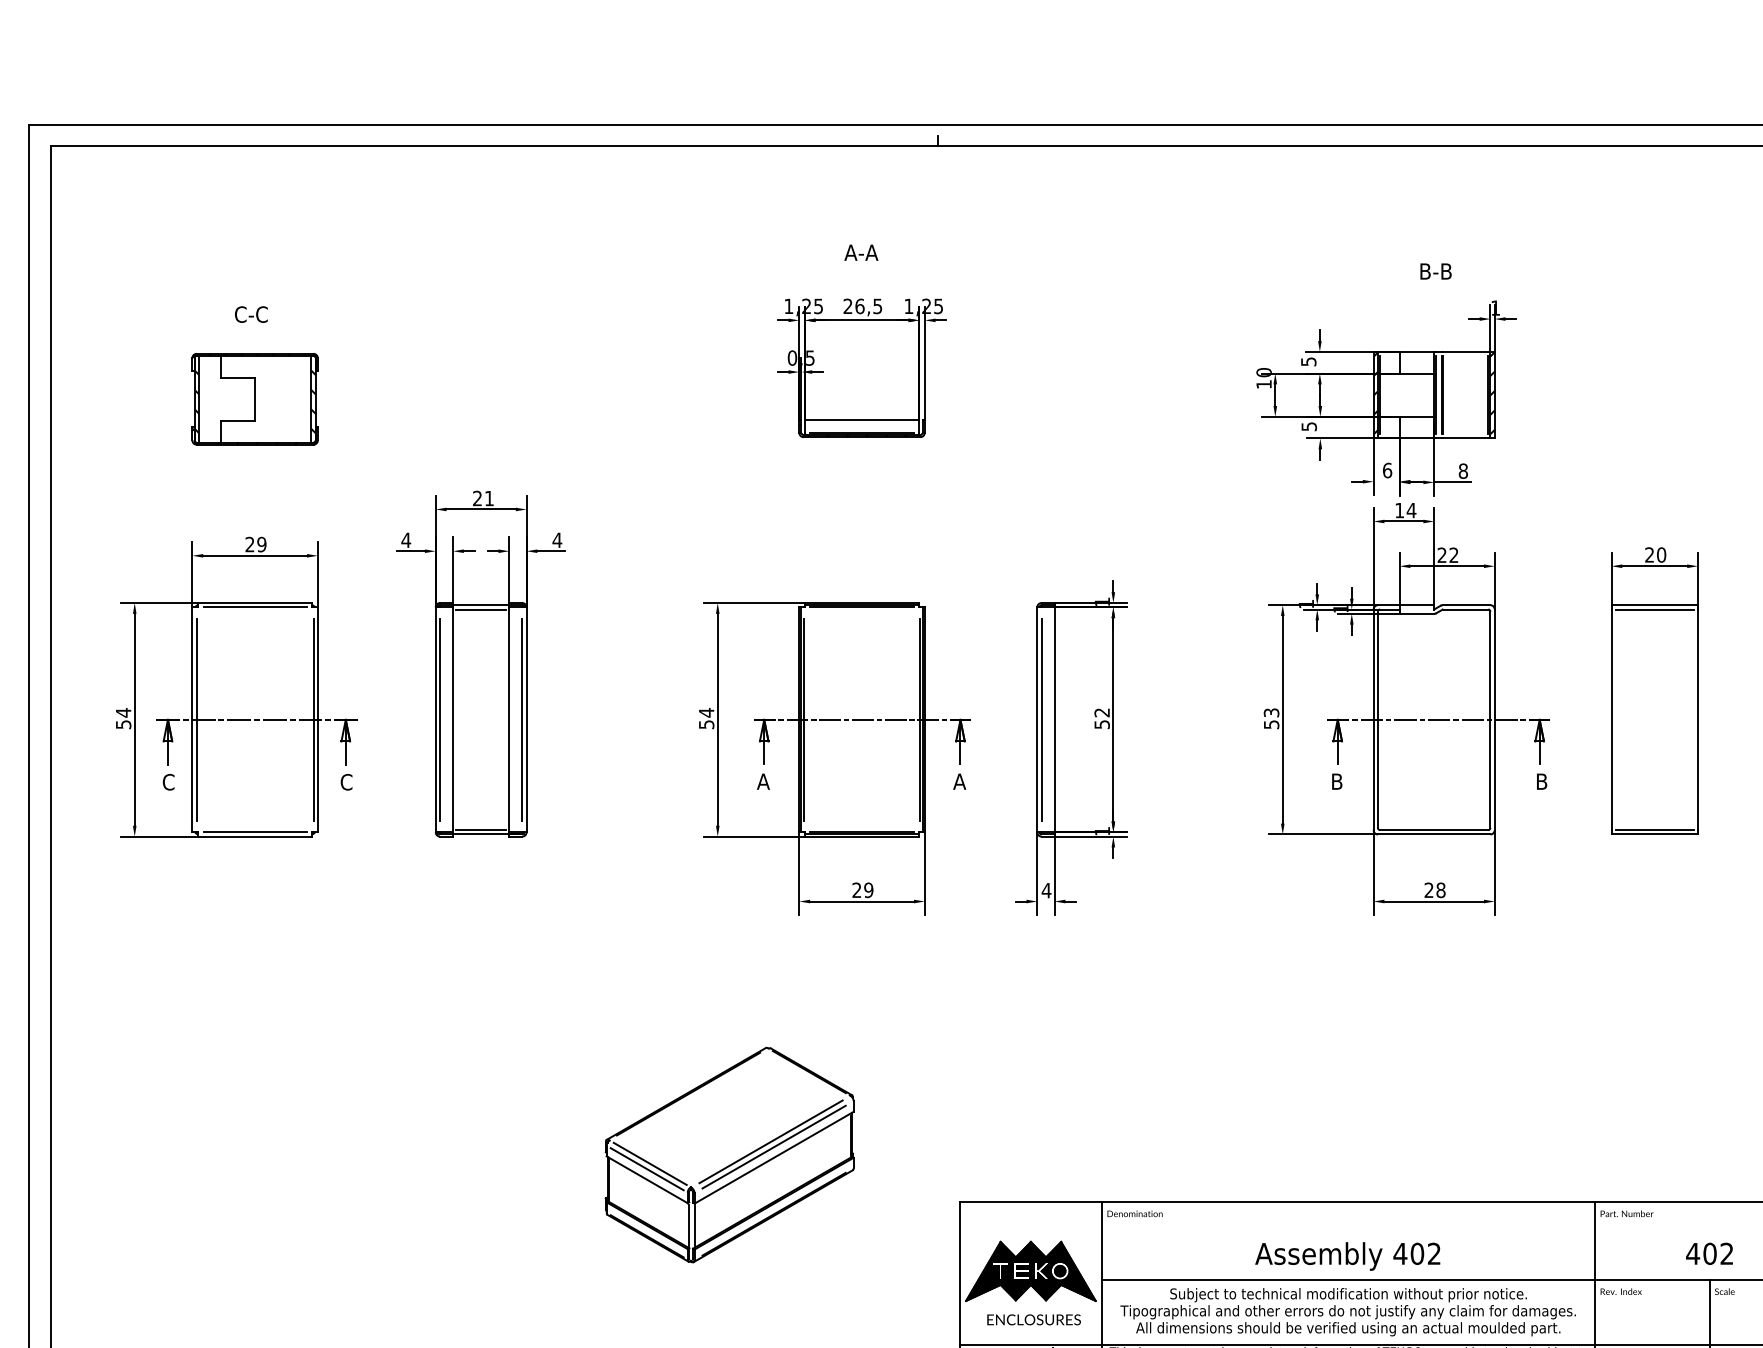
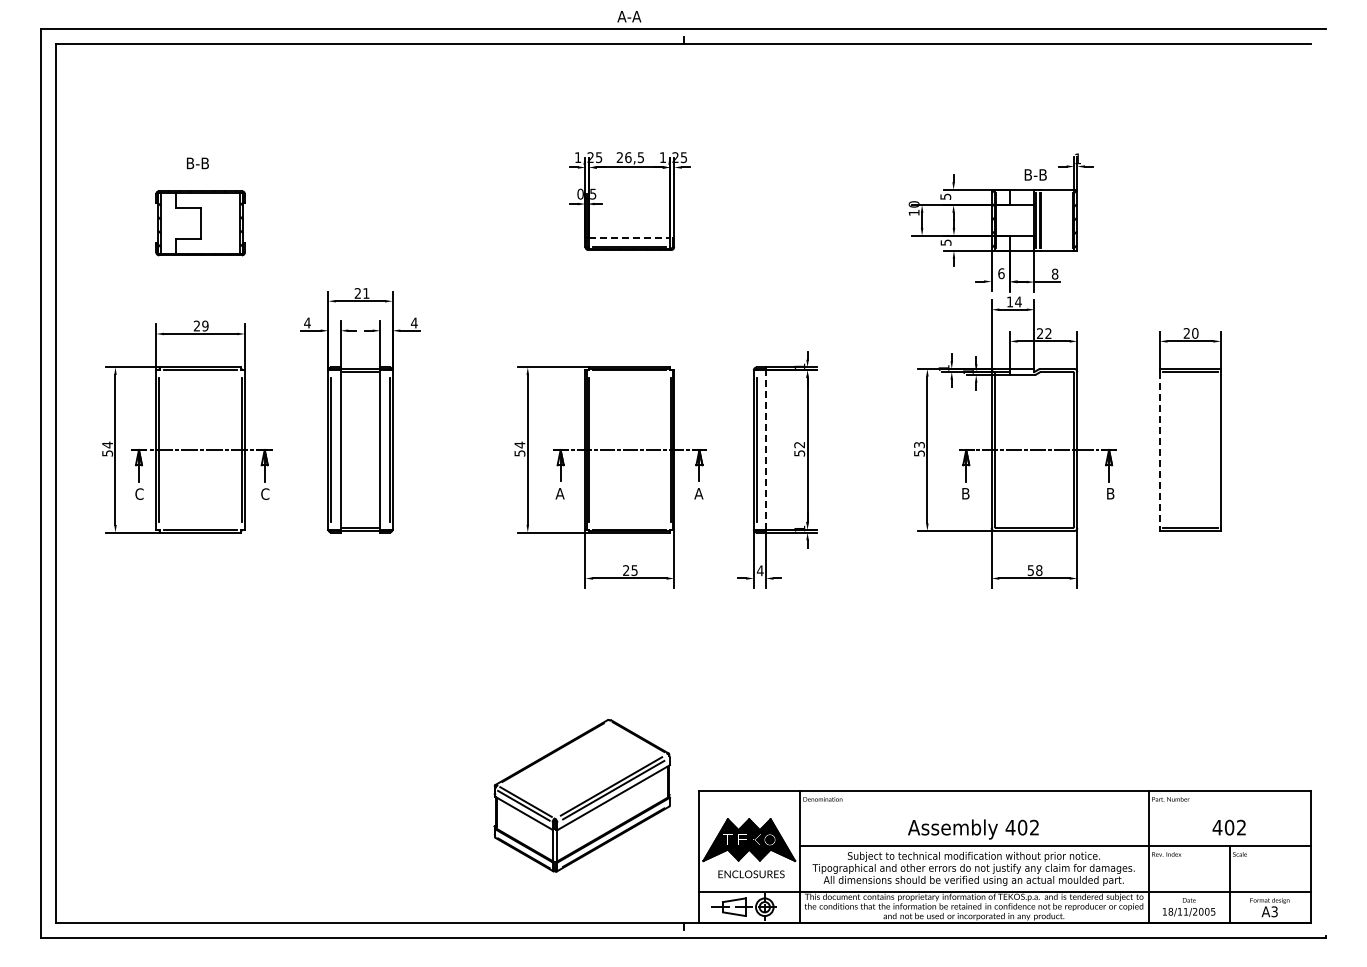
text: (861, 252) -> (629, 16), moved
text: (1435, 270) -> (1035, 174), moved
text: (250, 314) -> (197, 163), C-C -> B-B
line: (861, 419) -> (629, 237), solid -> dashed
line: (1055, 719) -> (766, 449), solid -> dashed
line: (1610, 720) -> (1159, 450), solid -> dashed
text: (868, 890) -> (634, 570), 29 -> 25
text: (1428, 890) -> (1030, 570), 28 -> 58
part: (728, 1154) -> (581, 795), moved

